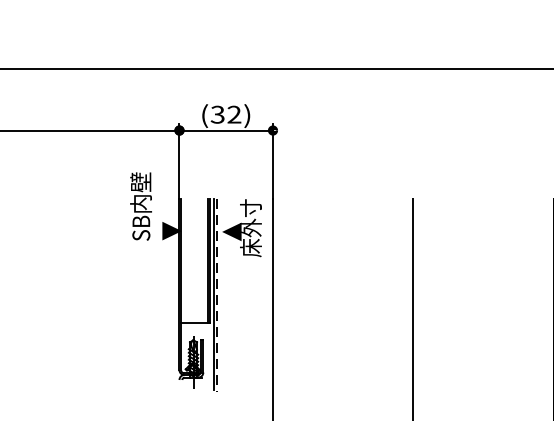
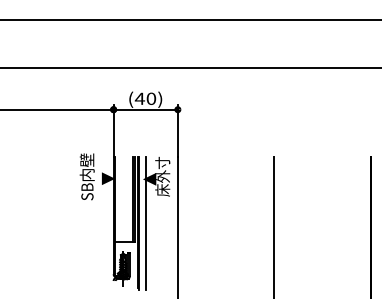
text: (225, 114) -> (145, 98), (32) -> (40)
text: (139, 205) -> (86, 176), moved
line: (225, 294) -> (145, 222), added
line: (217, 296) -> (139, 223), dashed -> solid

